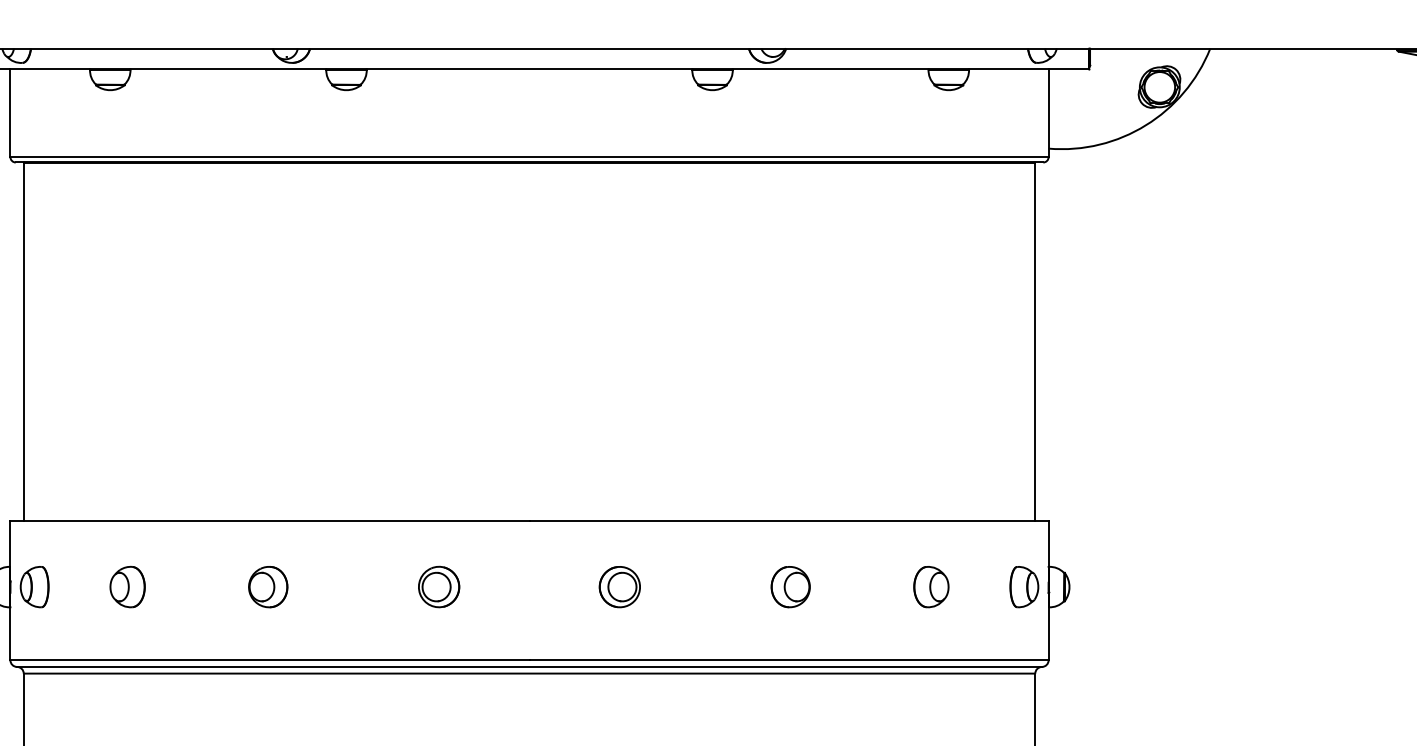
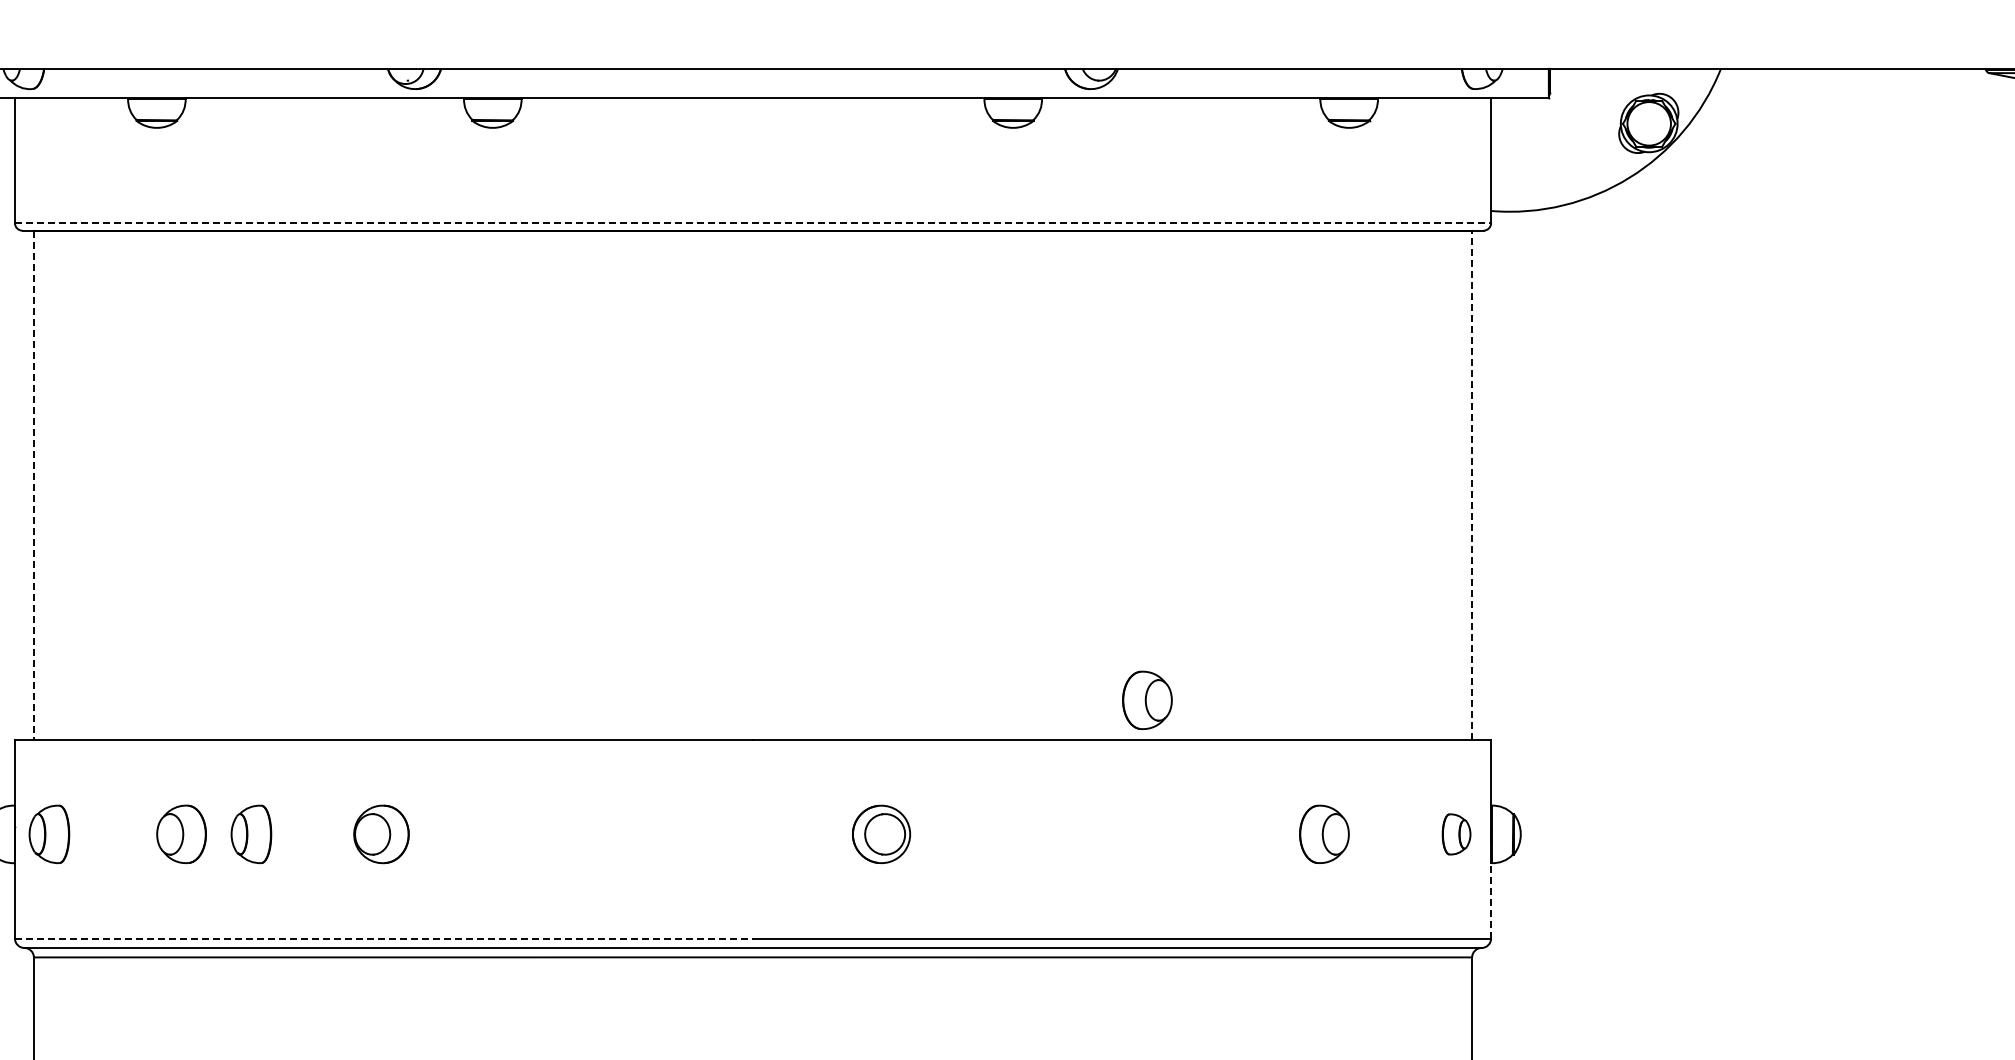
line: (529, 157) -> (753, 223), solid -> dashed
line: (1035, 340) -> (1472, 484), solid -> dashed
line: (23, 341) -> (33, 485), solid -> dashed
part: (806, 492) -> (1147, 699), added
part: (176, 586) -> (251, 833), added
part: (439, 586) -> (624, 833), removed
part: (790, 586) -> (1124, 833), removed
part: (1024, 587) -> (1456, 834), size x0.7
line: (1048, 633) -> (1491, 900), solid -> dashed
line: (270, 660) -> (384, 938), solid -> dashed

